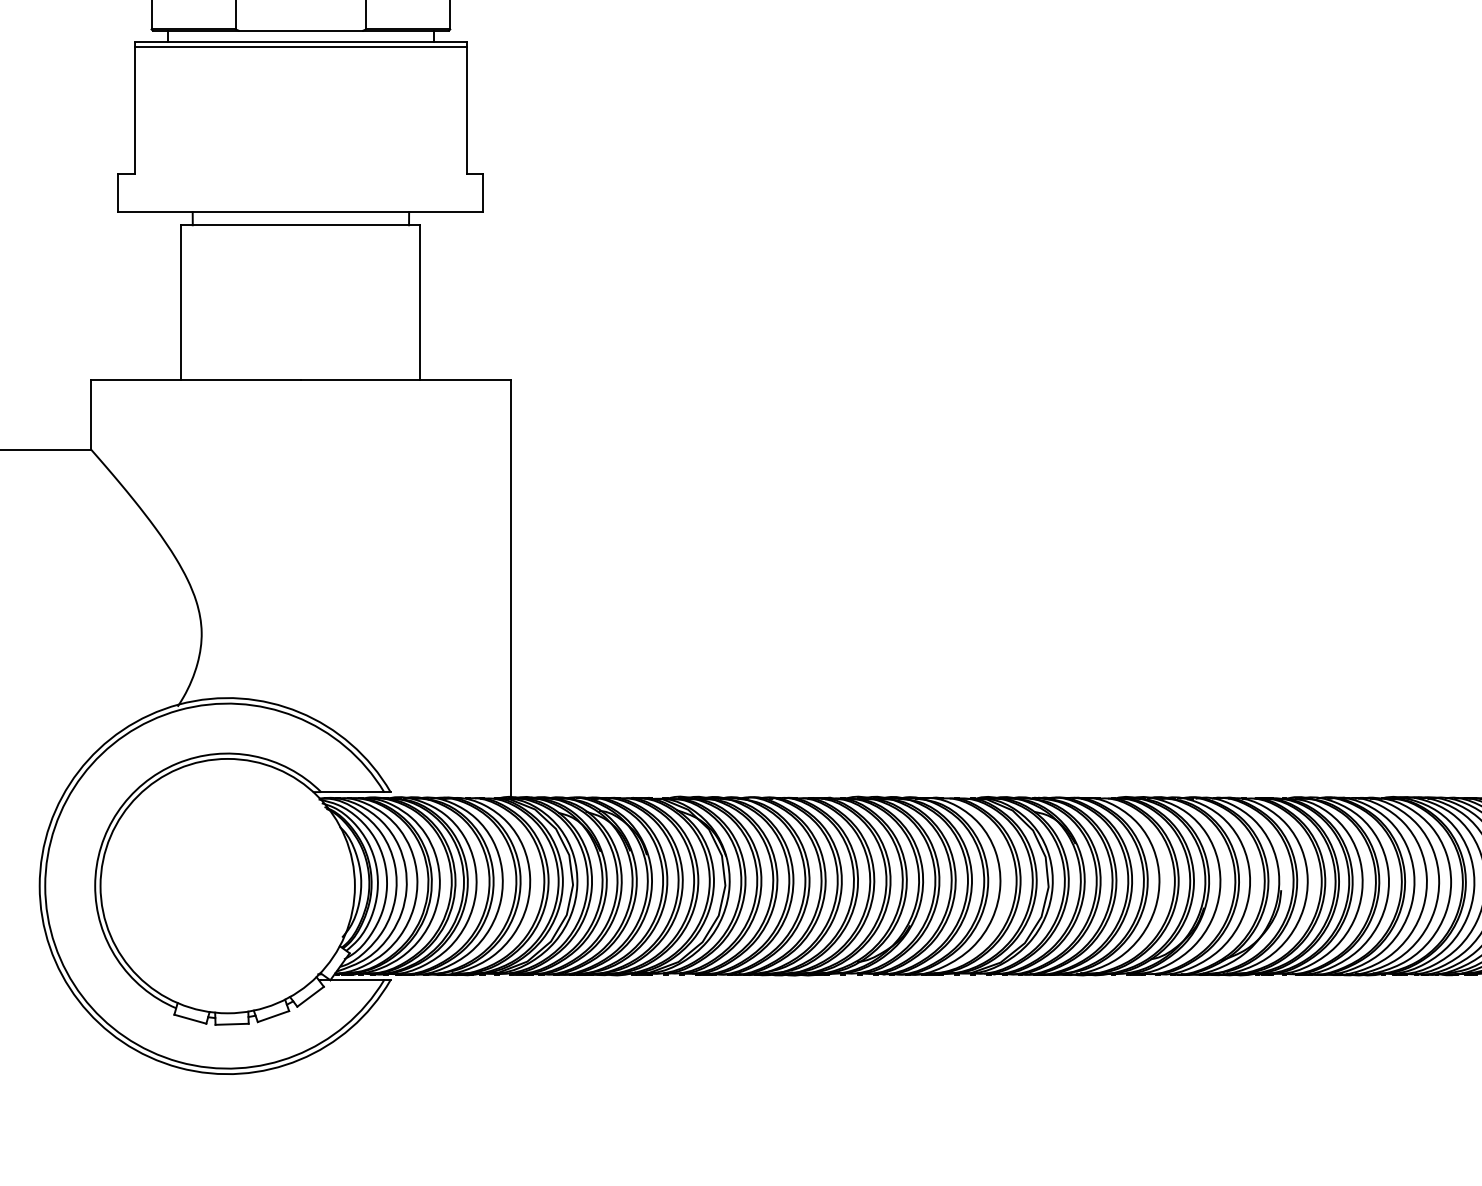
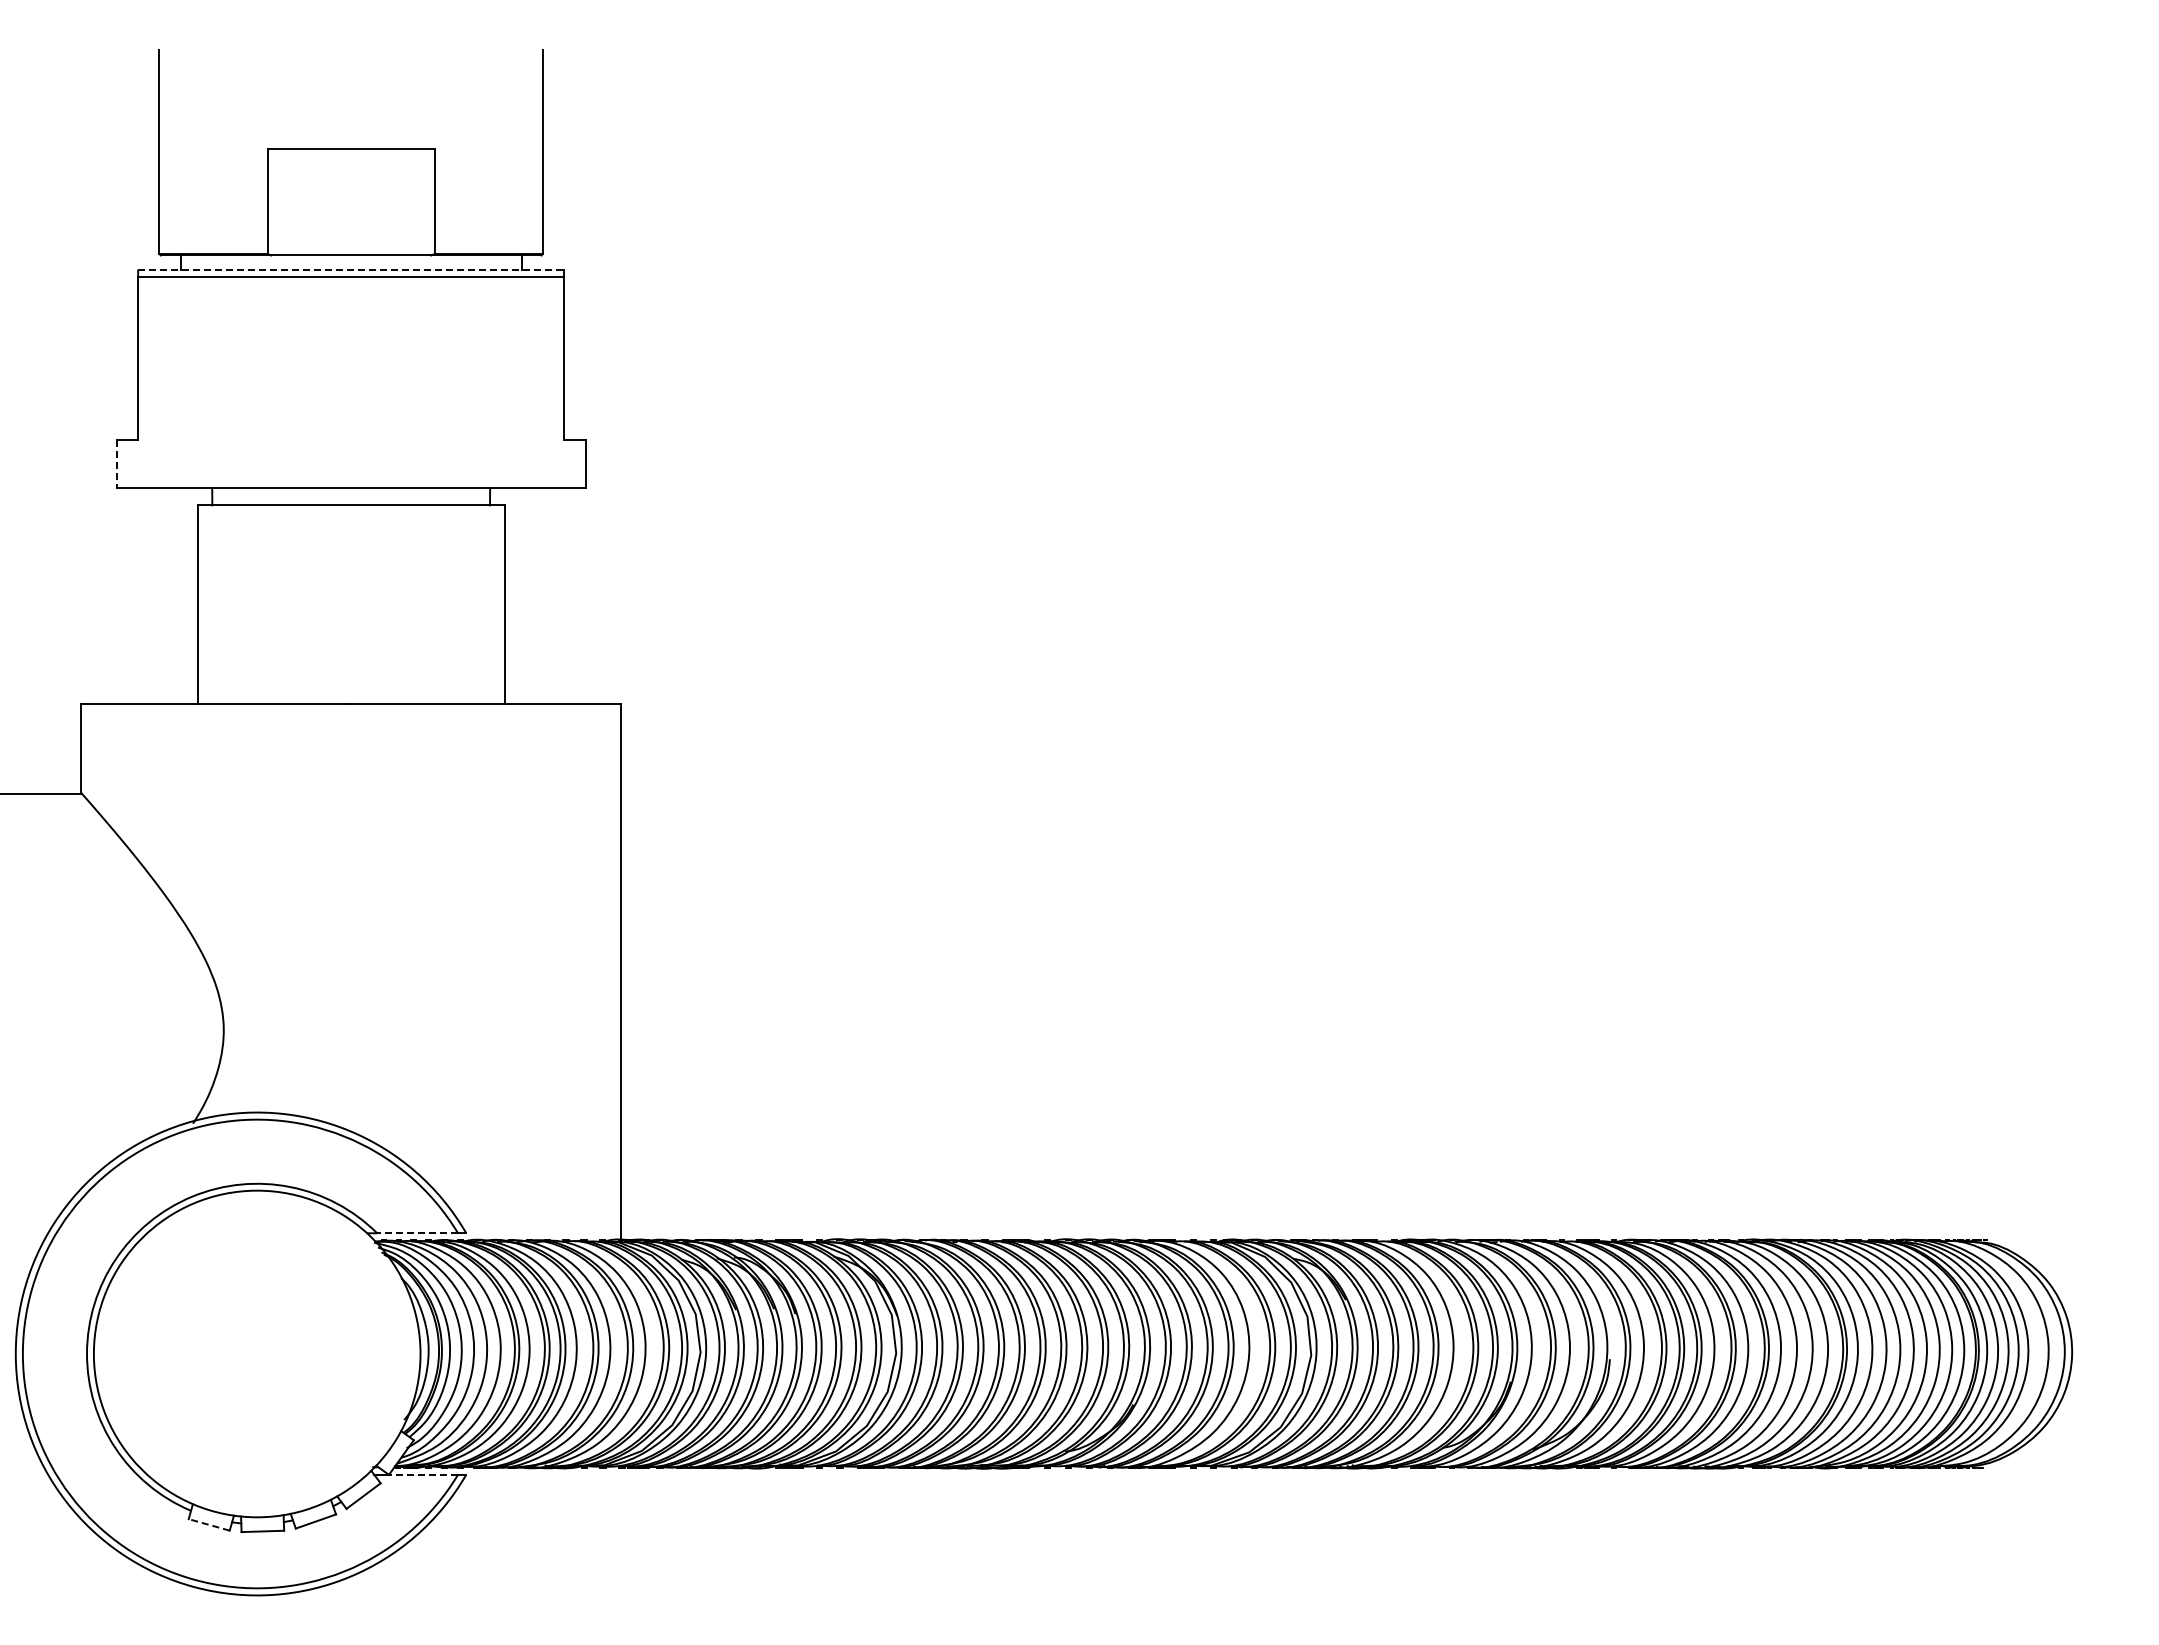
line: (301, 41) -> (351, 269), solid -> dashed
line: (118, 193) -> (116, 464), solid -> dashed
line: (352, 792) -> (417, 1233), solid -> dashed
line: (357, 979) -> (423, 1474), solid -> dashed
line: (189, 1018) -> (208, 1524), solid -> dashed

